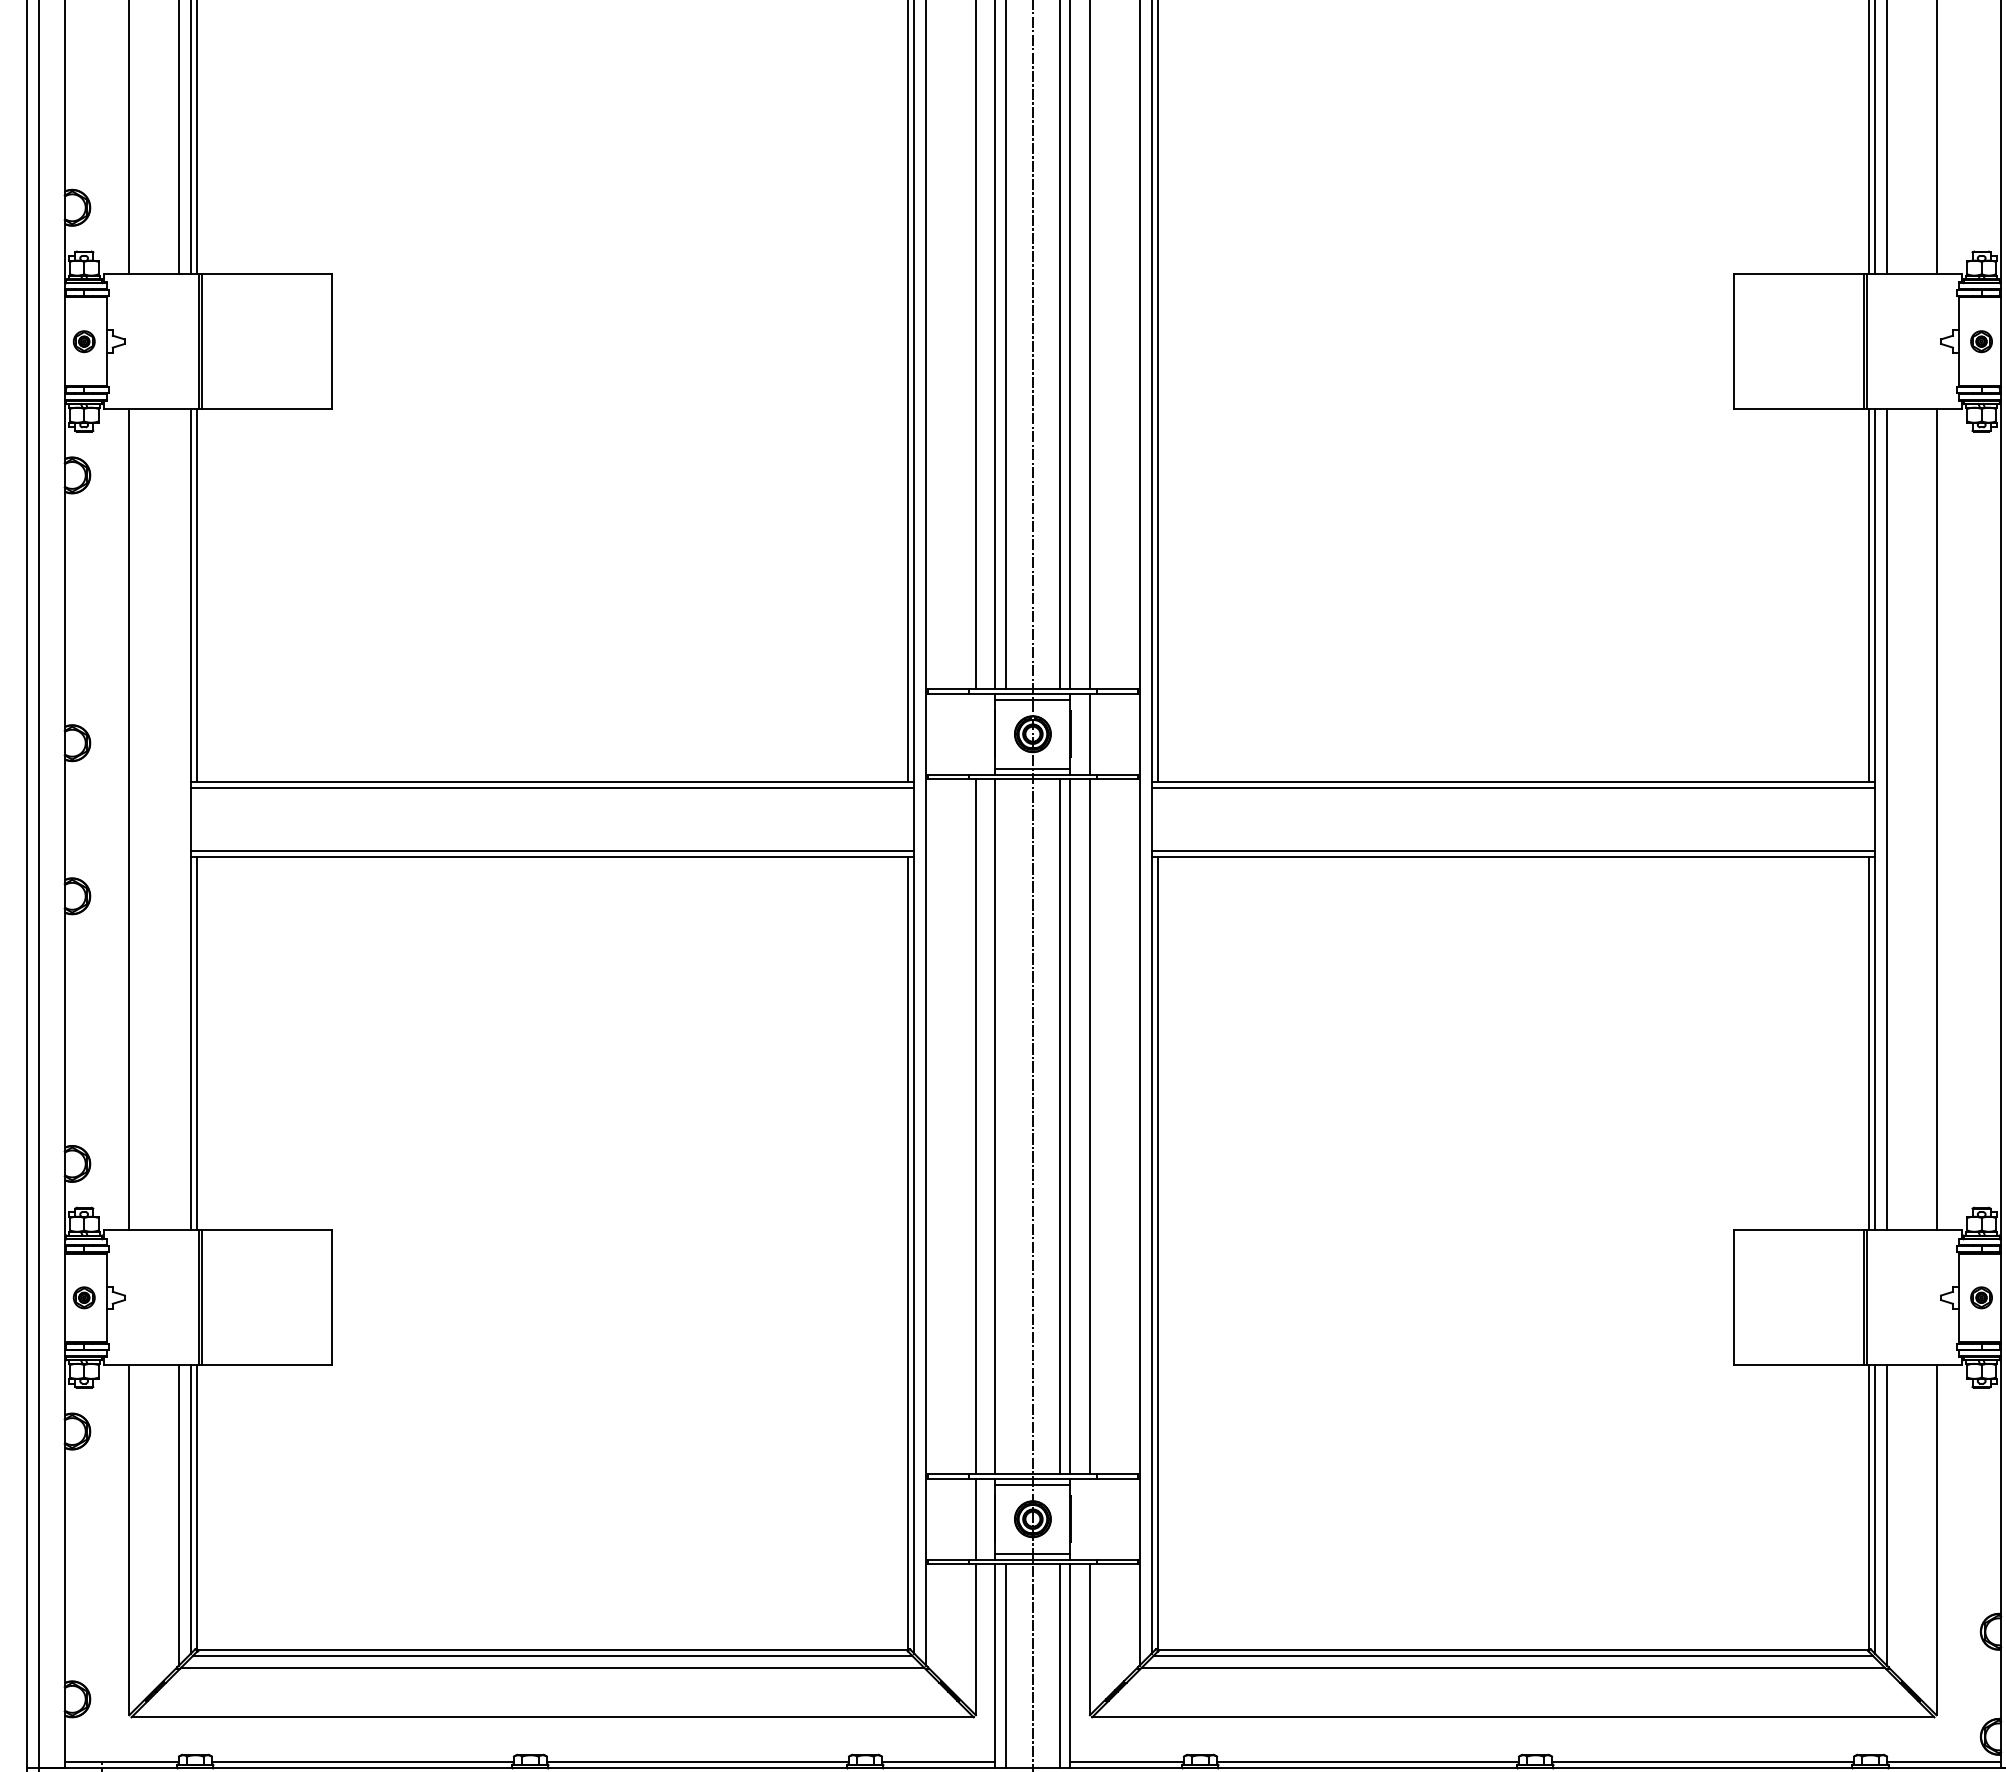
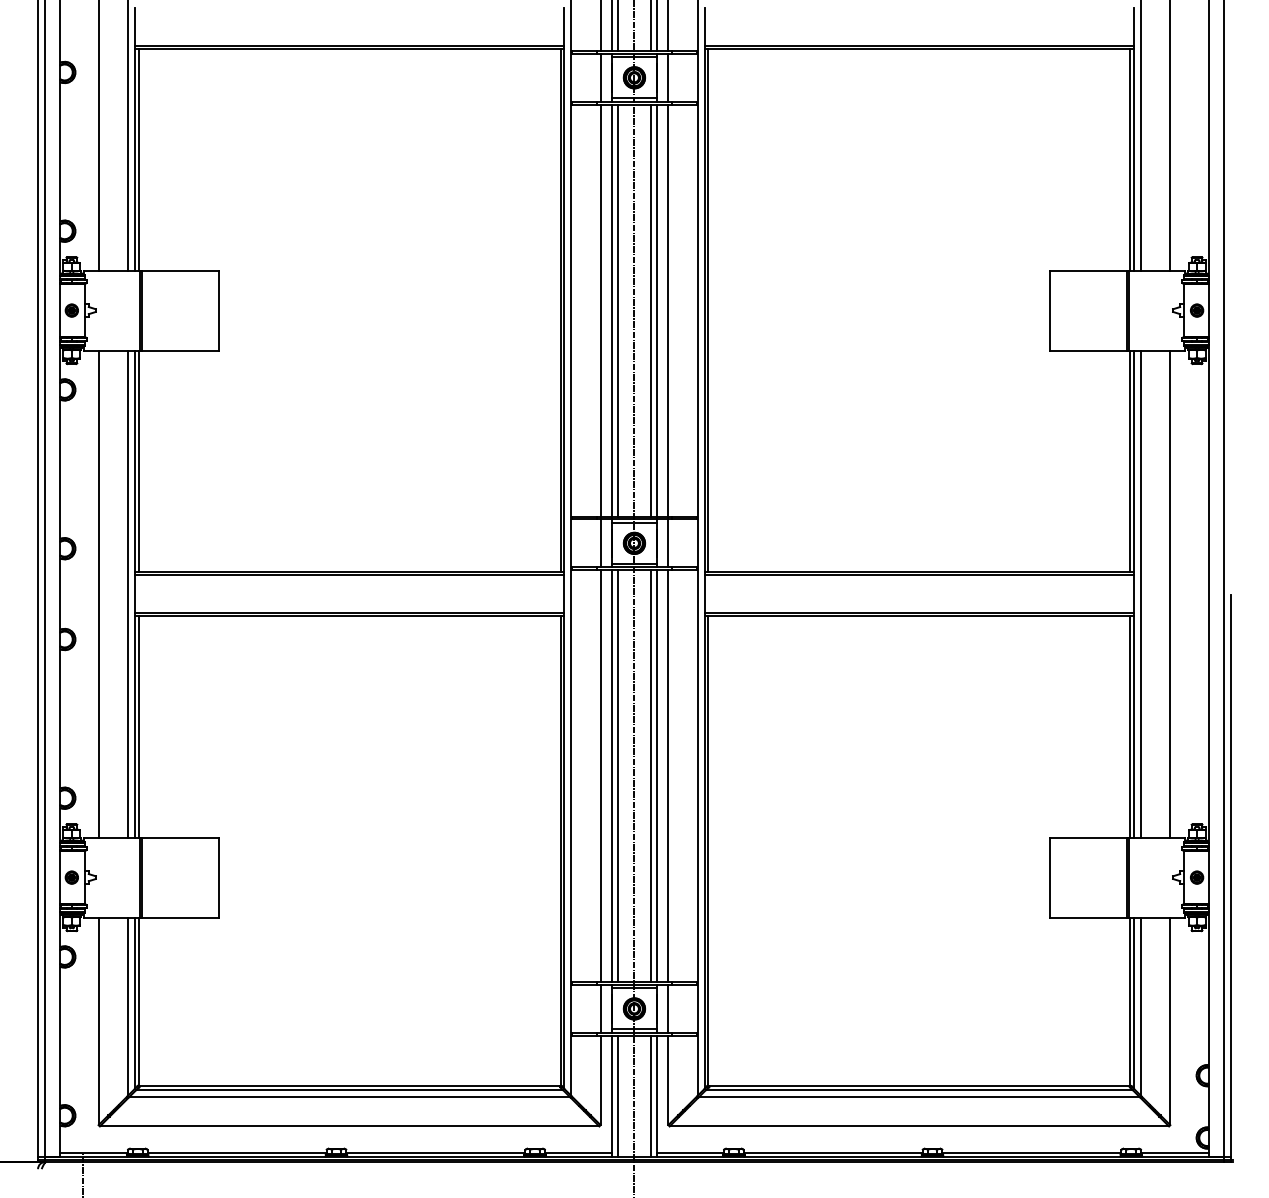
line: (975, 734) -> (600, 543), added
line: (178, 818) -> (127, 593), added
line: (1005, 1127) -> (618, 776), added
line: (1090, 1518) -> (668, 1008), added

